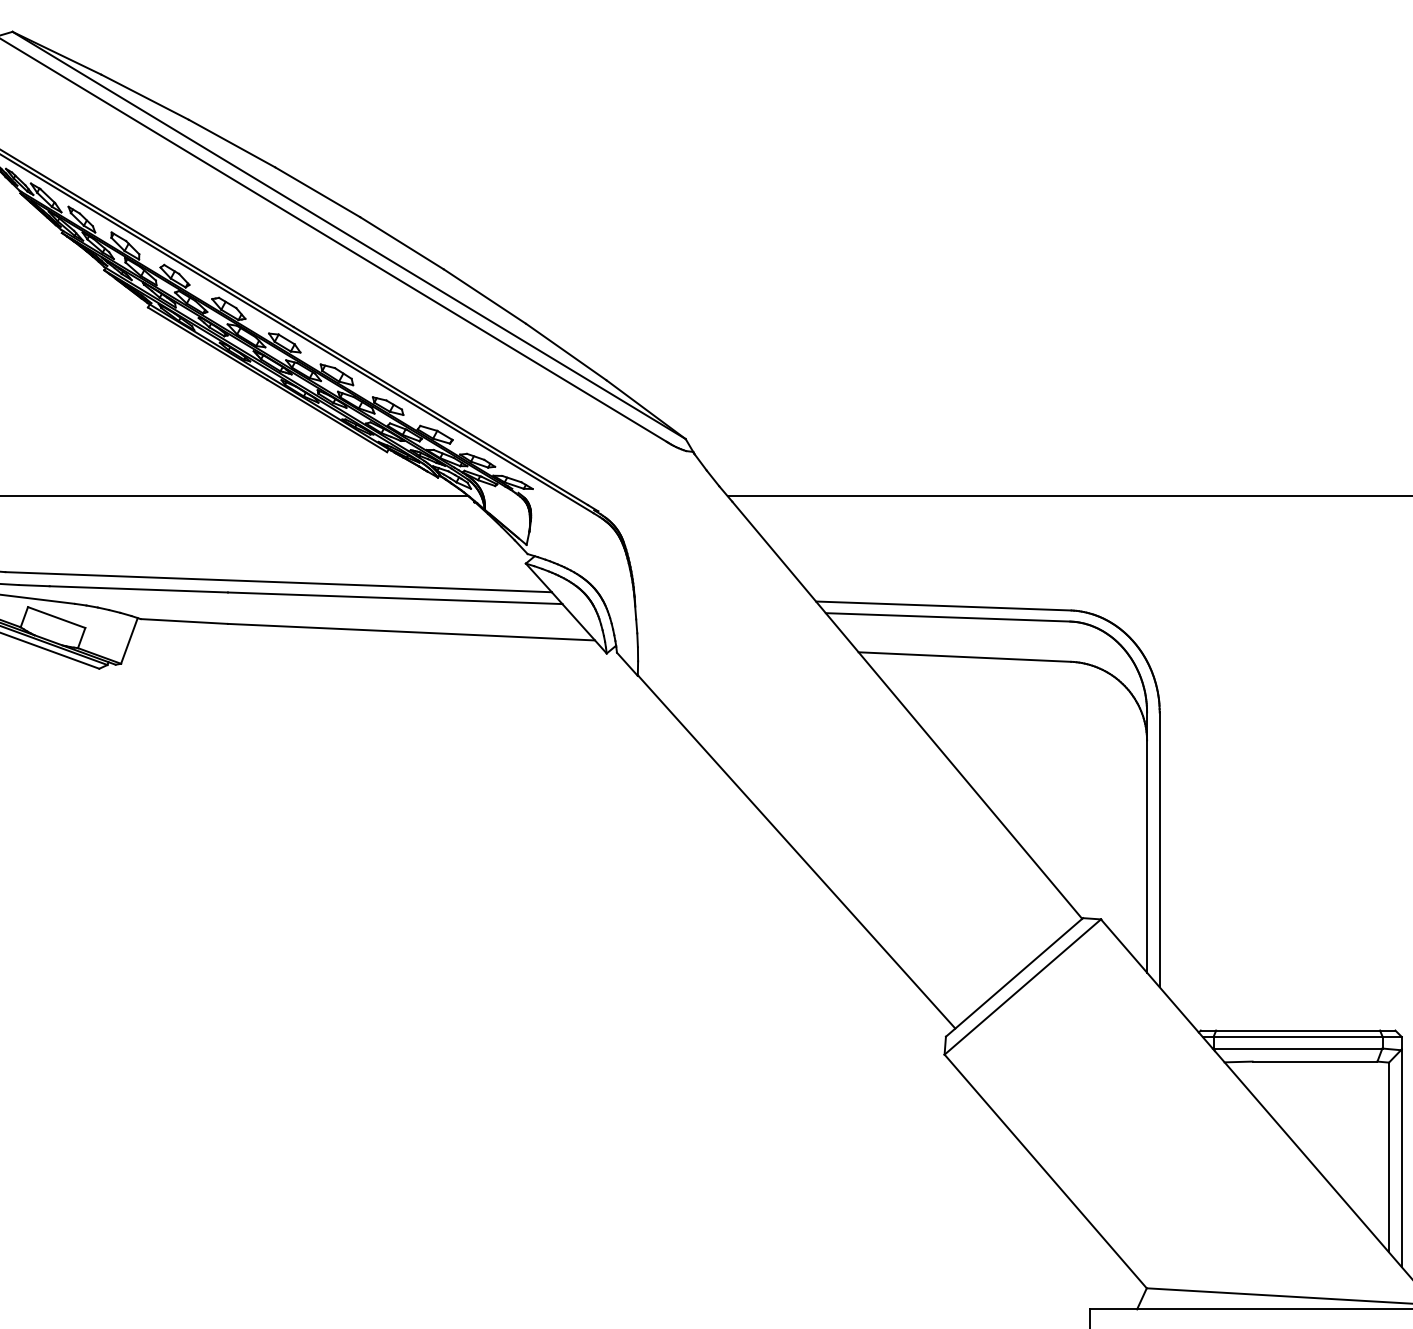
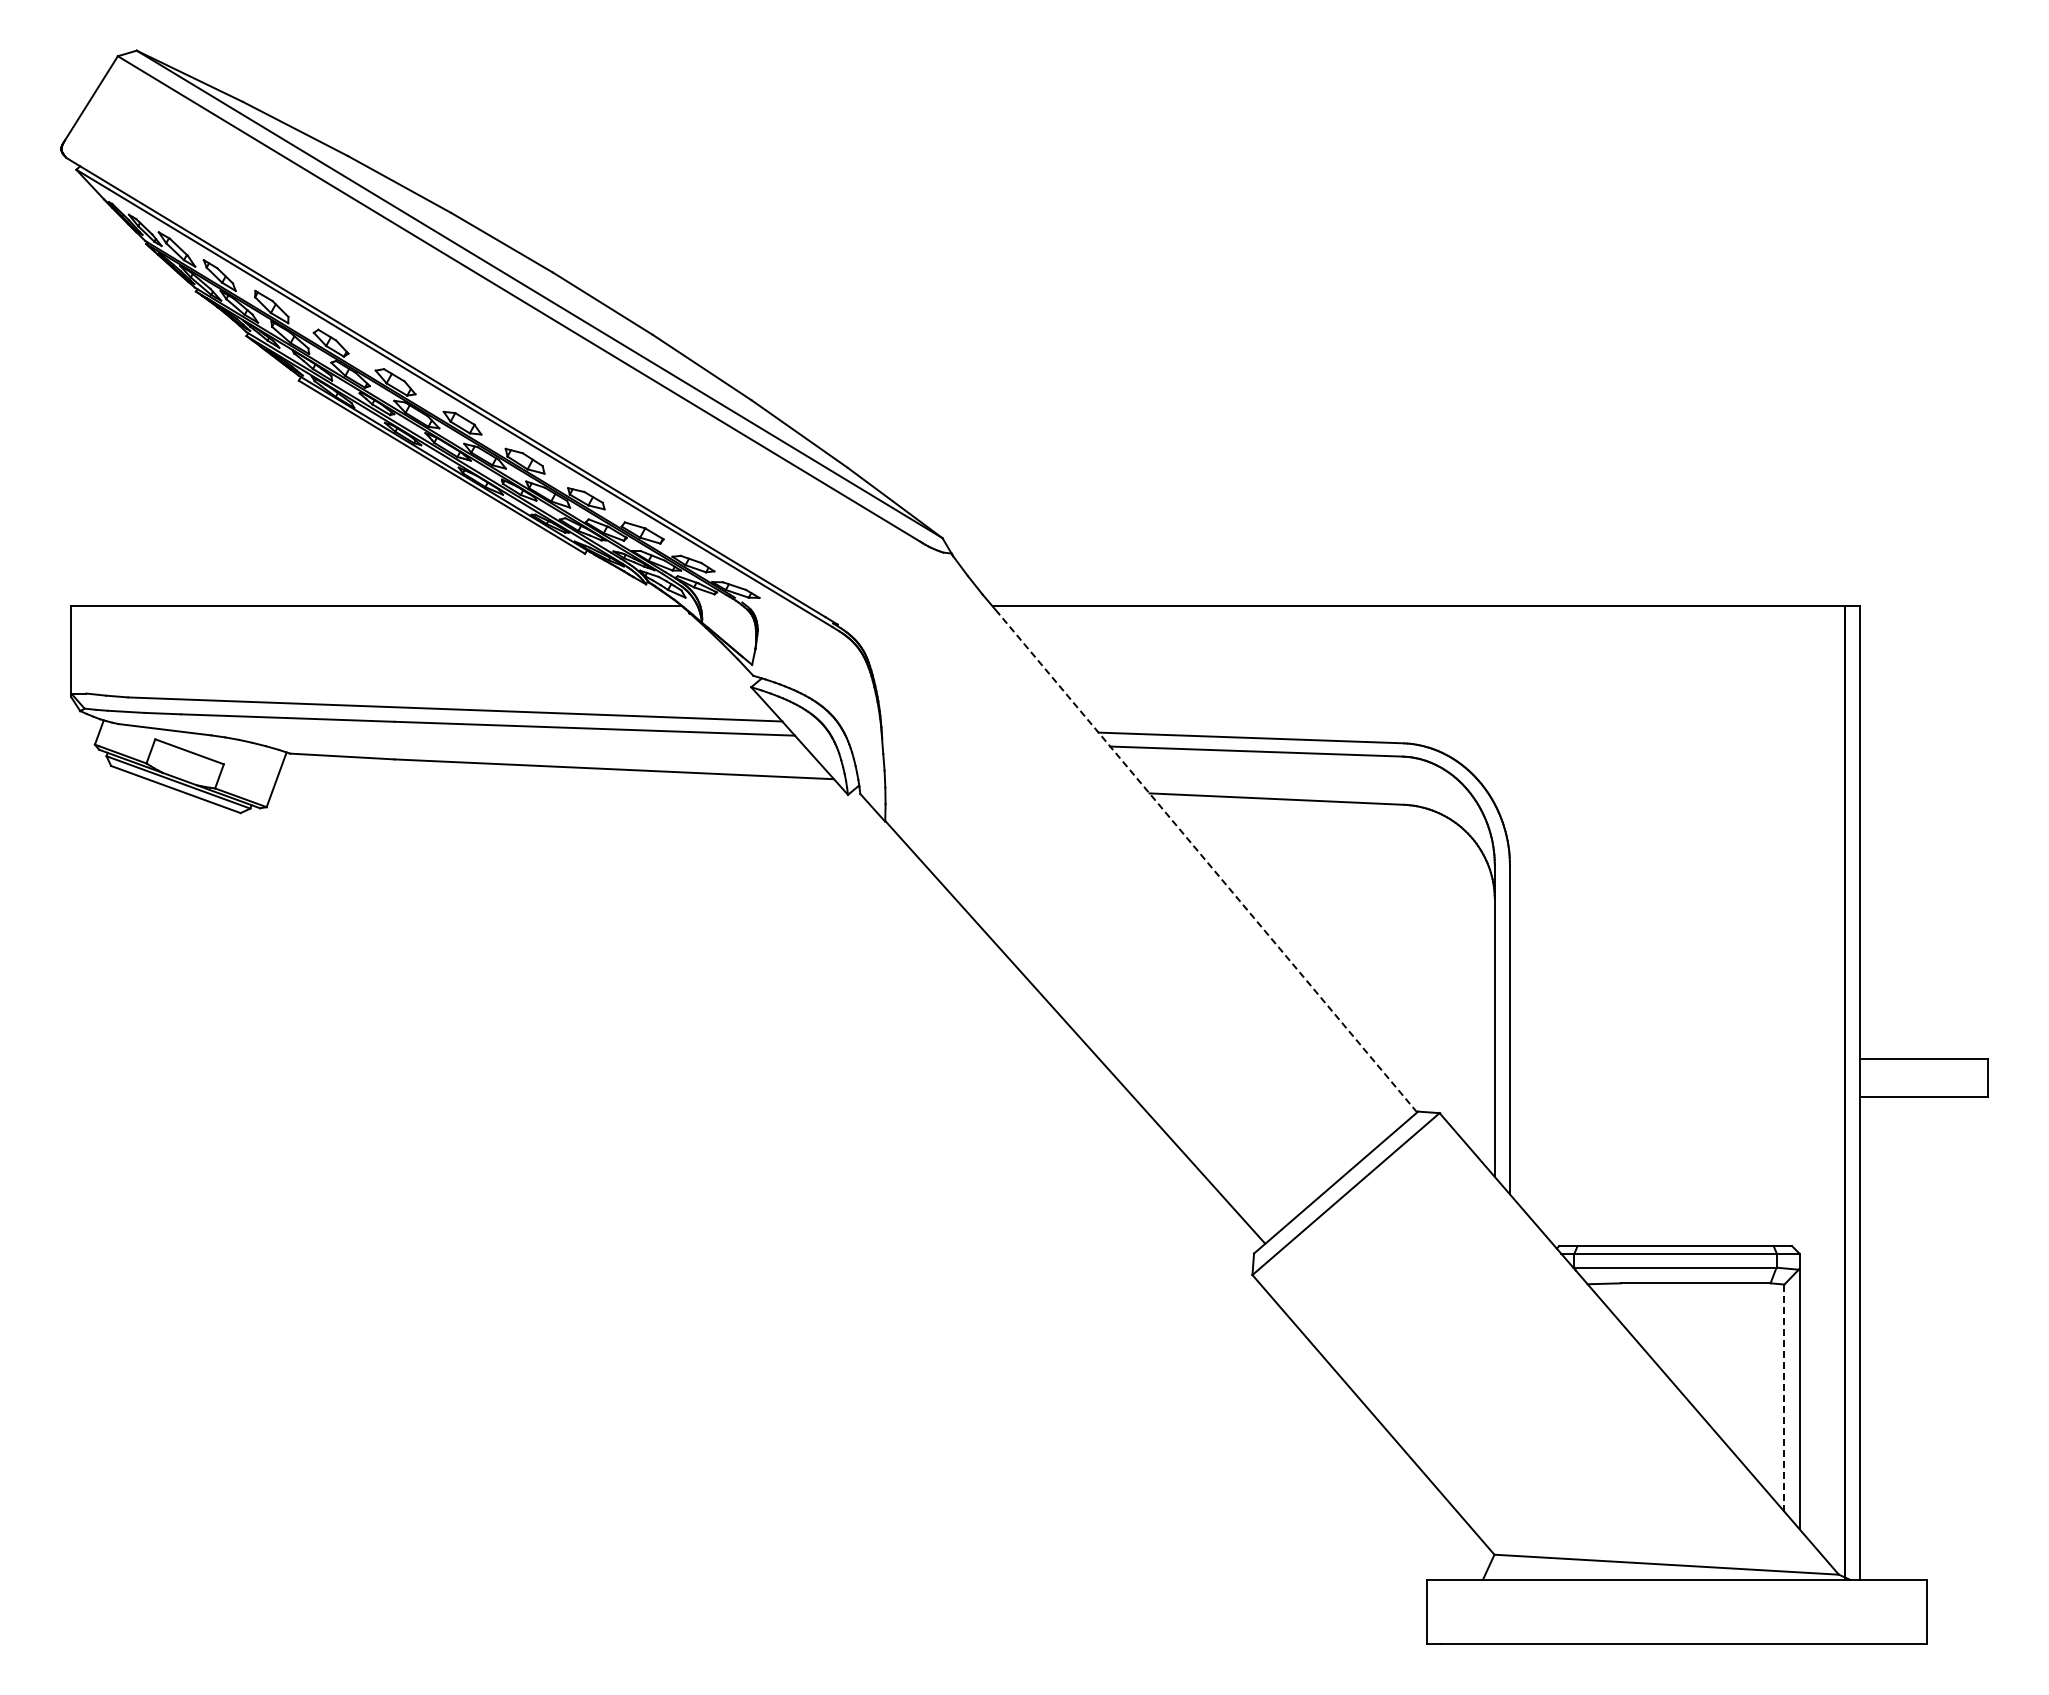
line: (907, 710) -> (1207, 862), solid -> dashed
line: (1389, 1157) -> (1784, 1398), solid -> dashed

